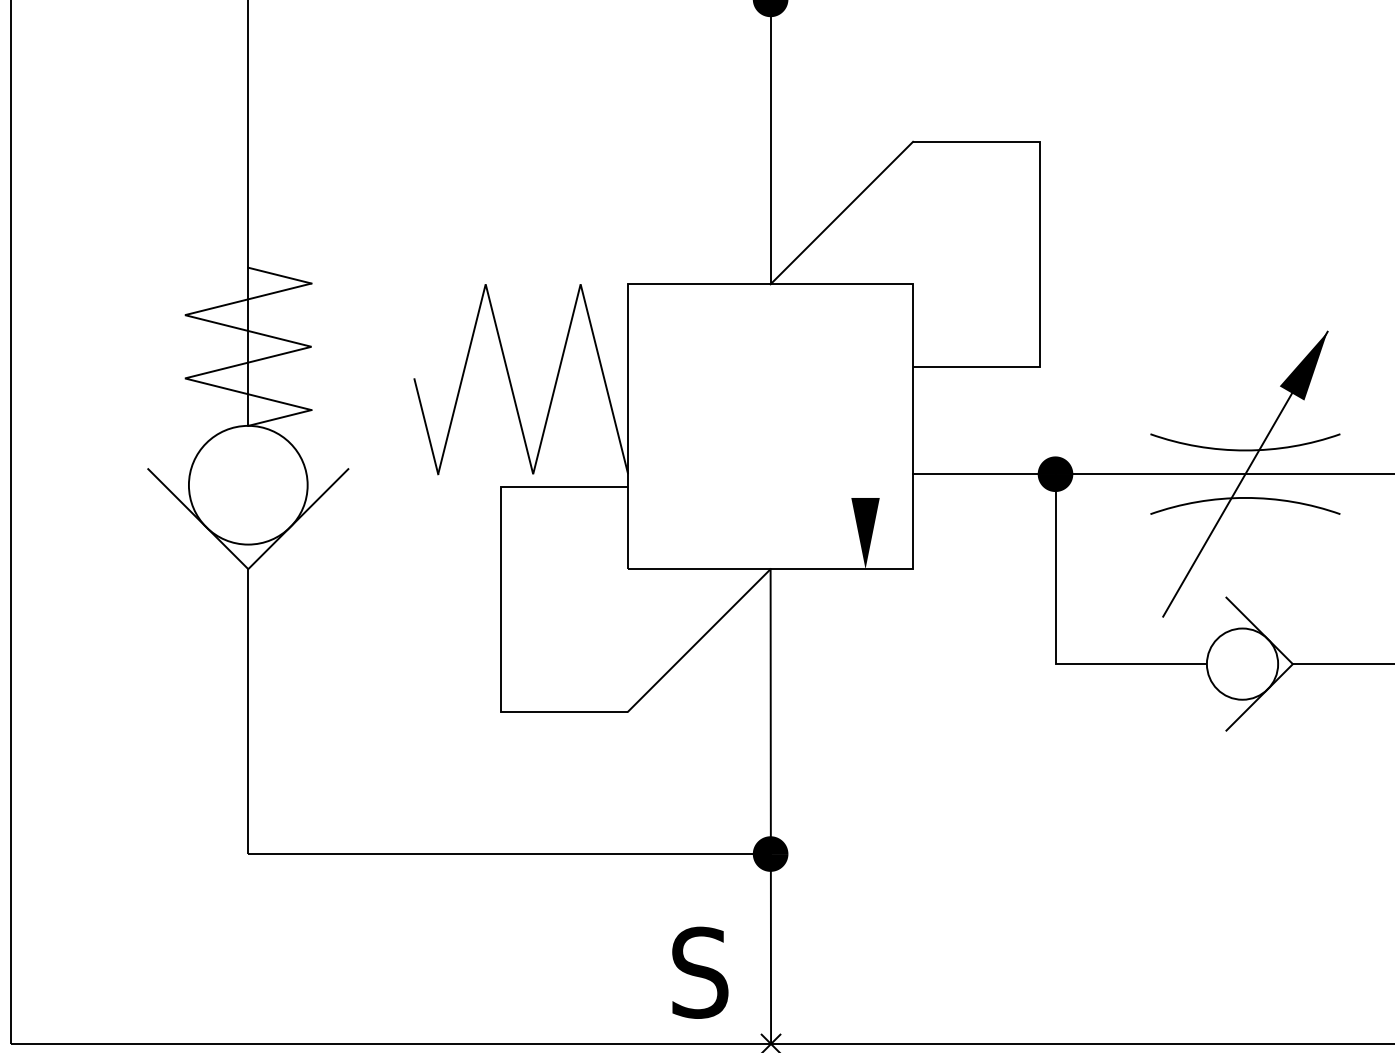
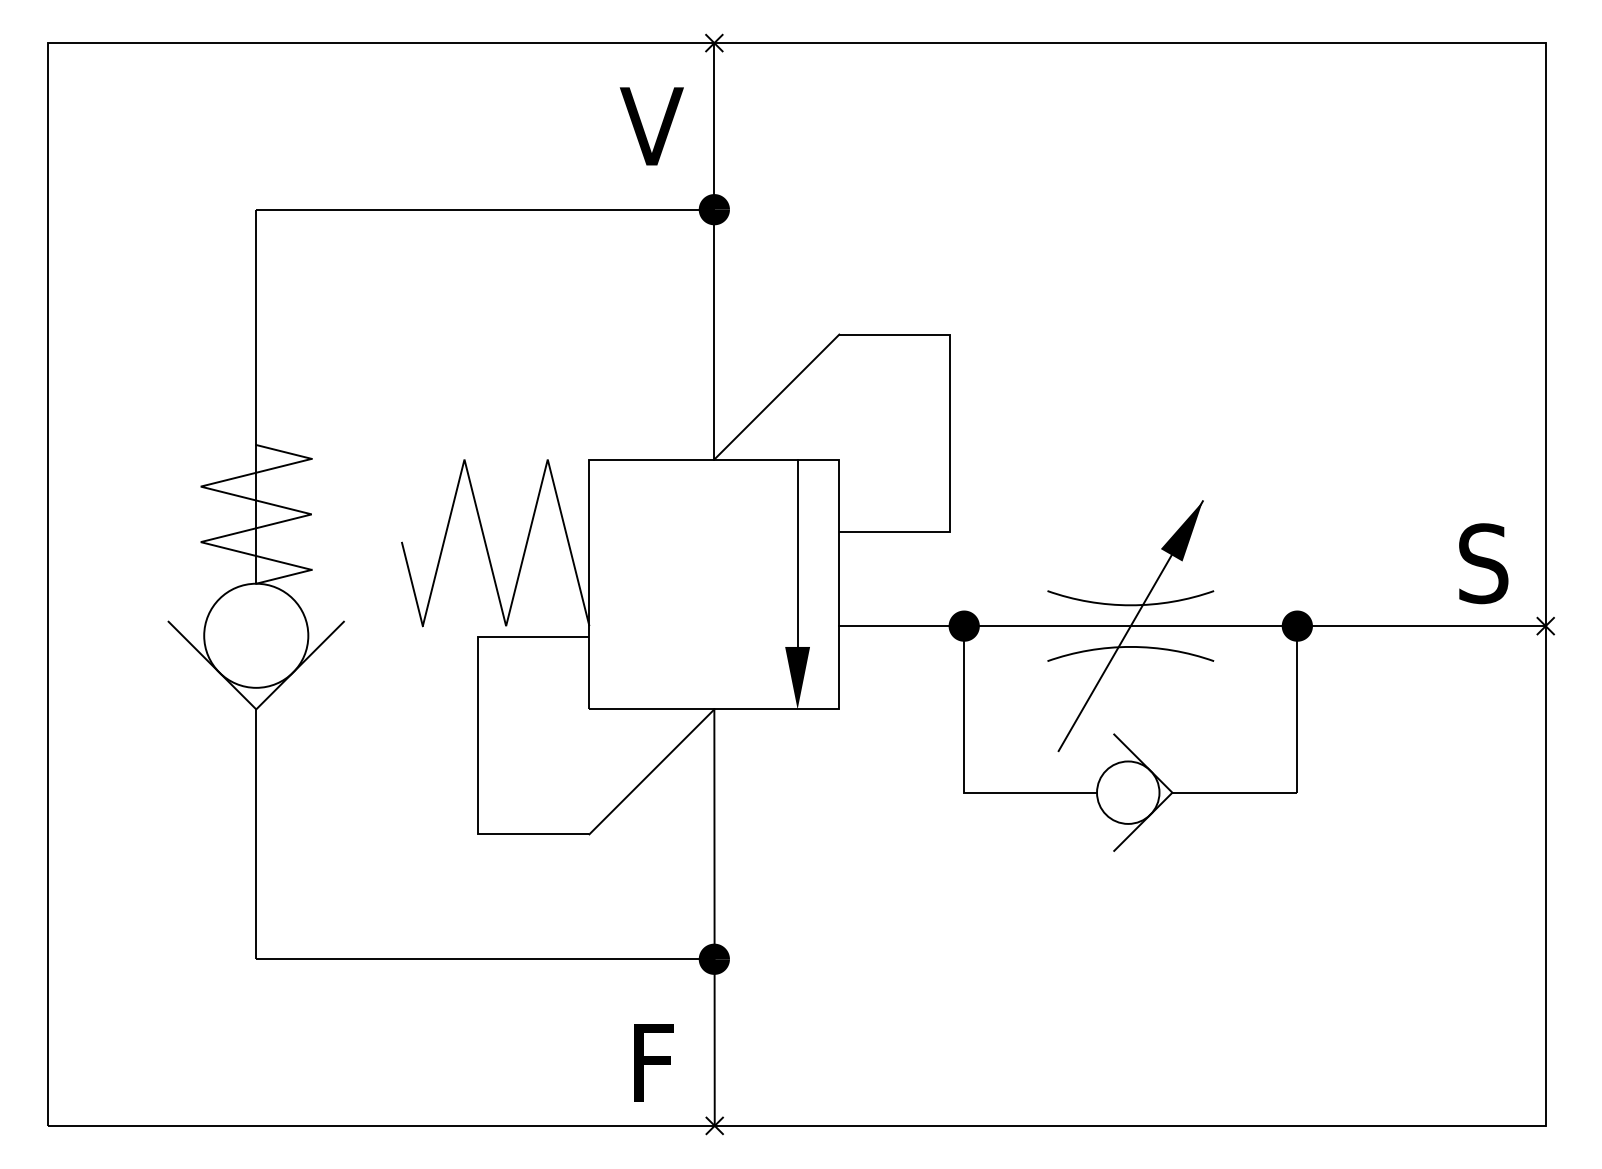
line: (865, 390) -> (797, 552), added
text: (700, 972) -> (652, 1063), S -> F

